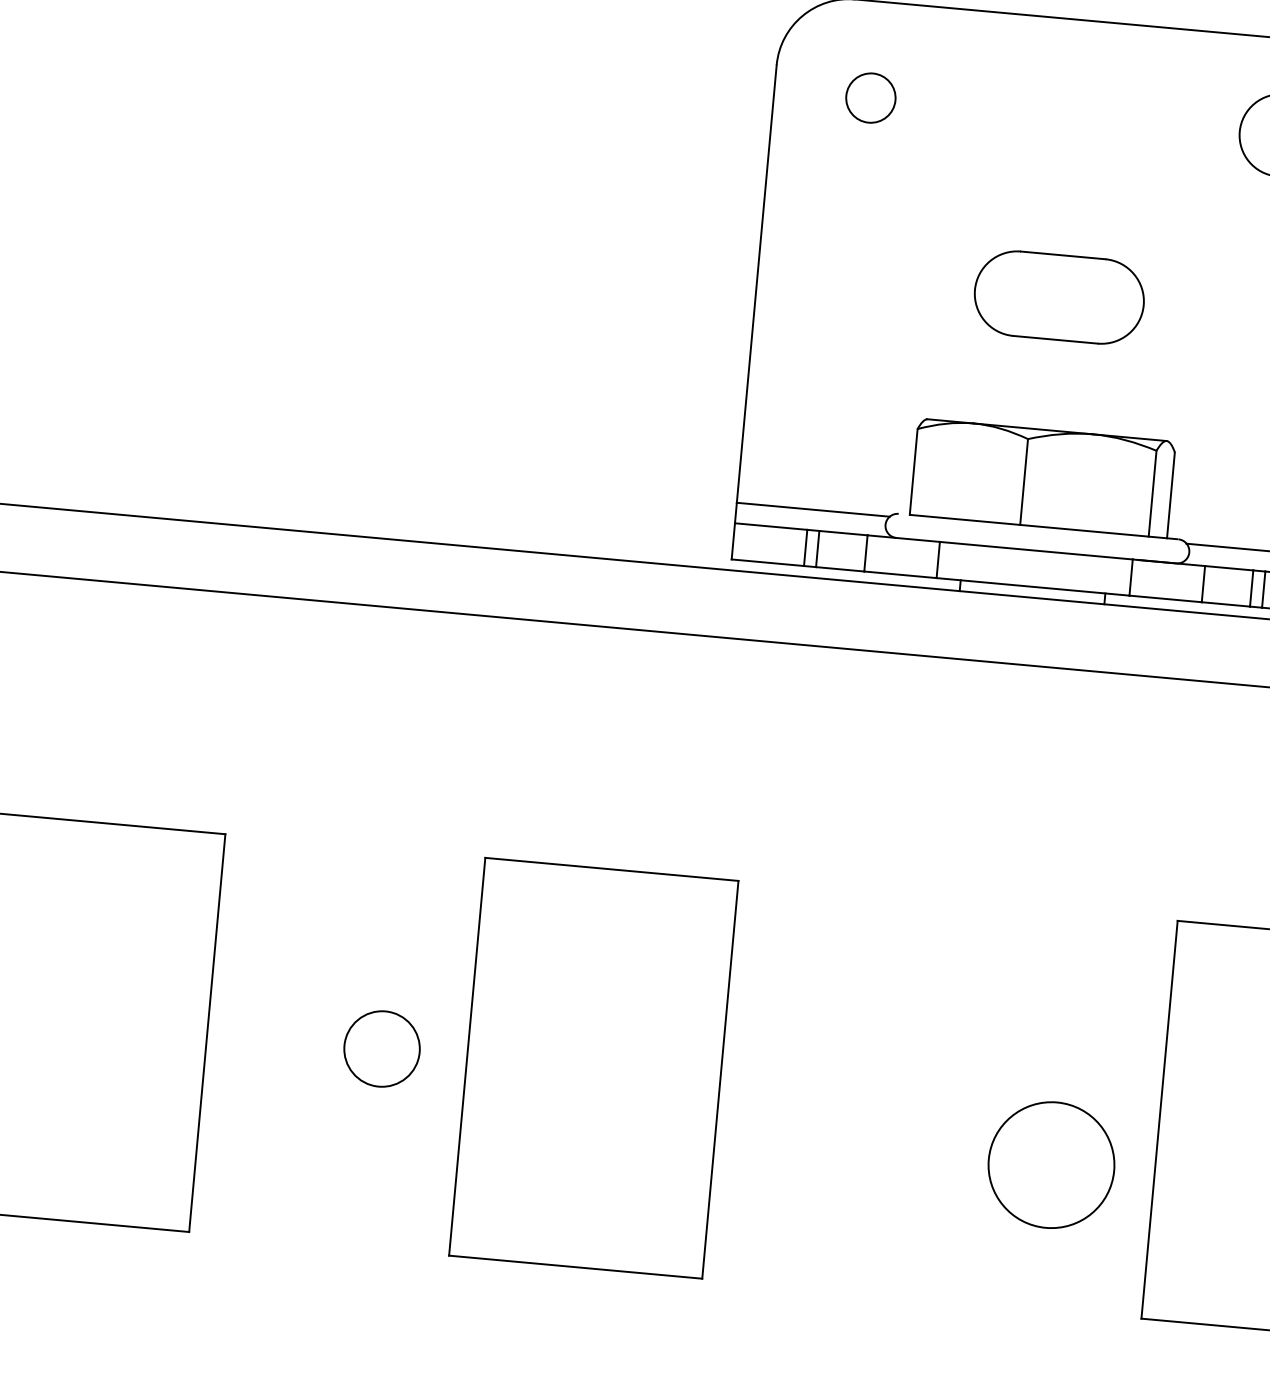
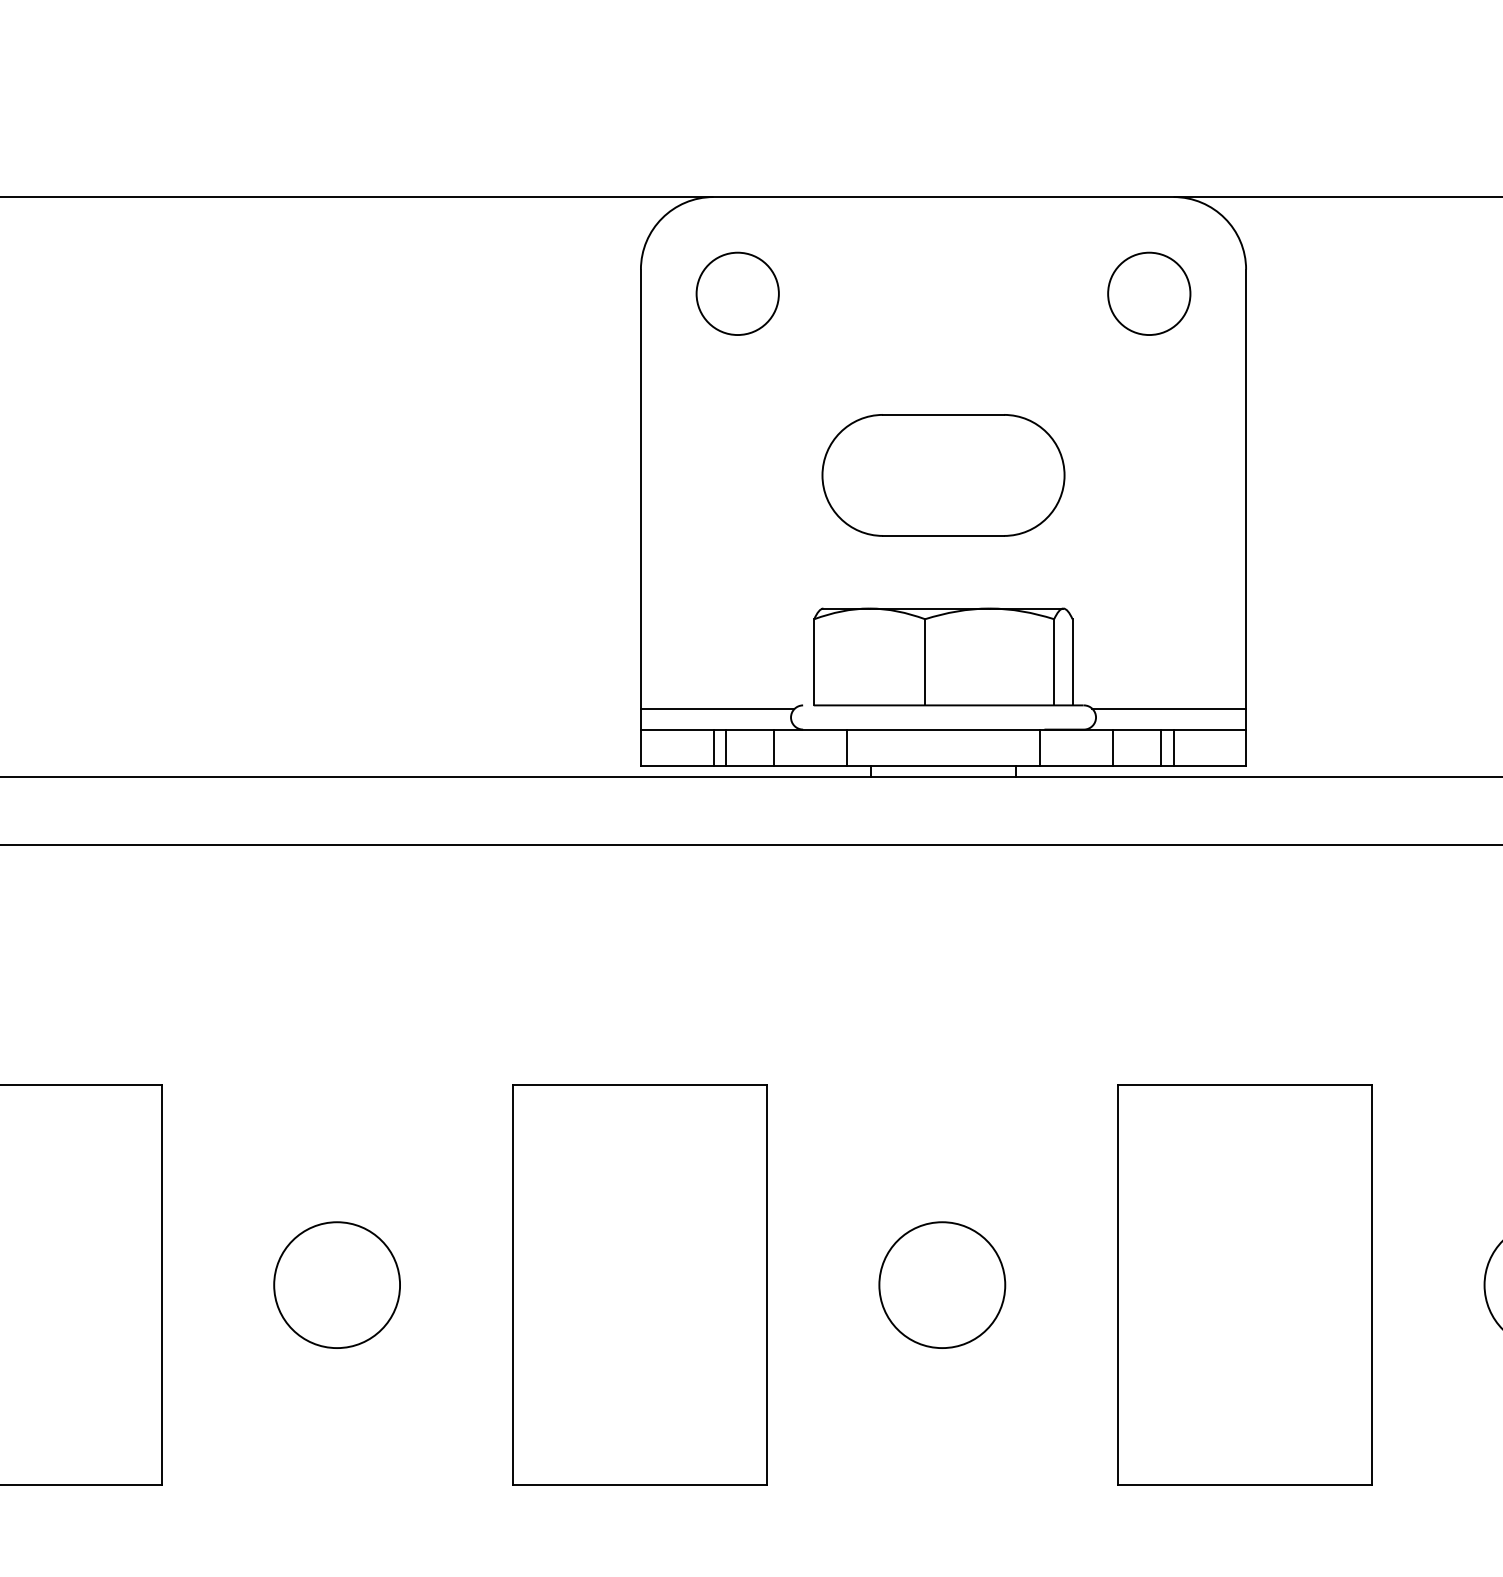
circle: (870, 97) -> (737, 293), size x1.67
part: (1059, 297) -> (943, 475), size x1.43
circle: (382, 1049) -> (337, 1285), size x1.67
part: (593, 1067) -> (639, 1284), moved
circle: (1051, 1164) -> (942, 1284), moved

